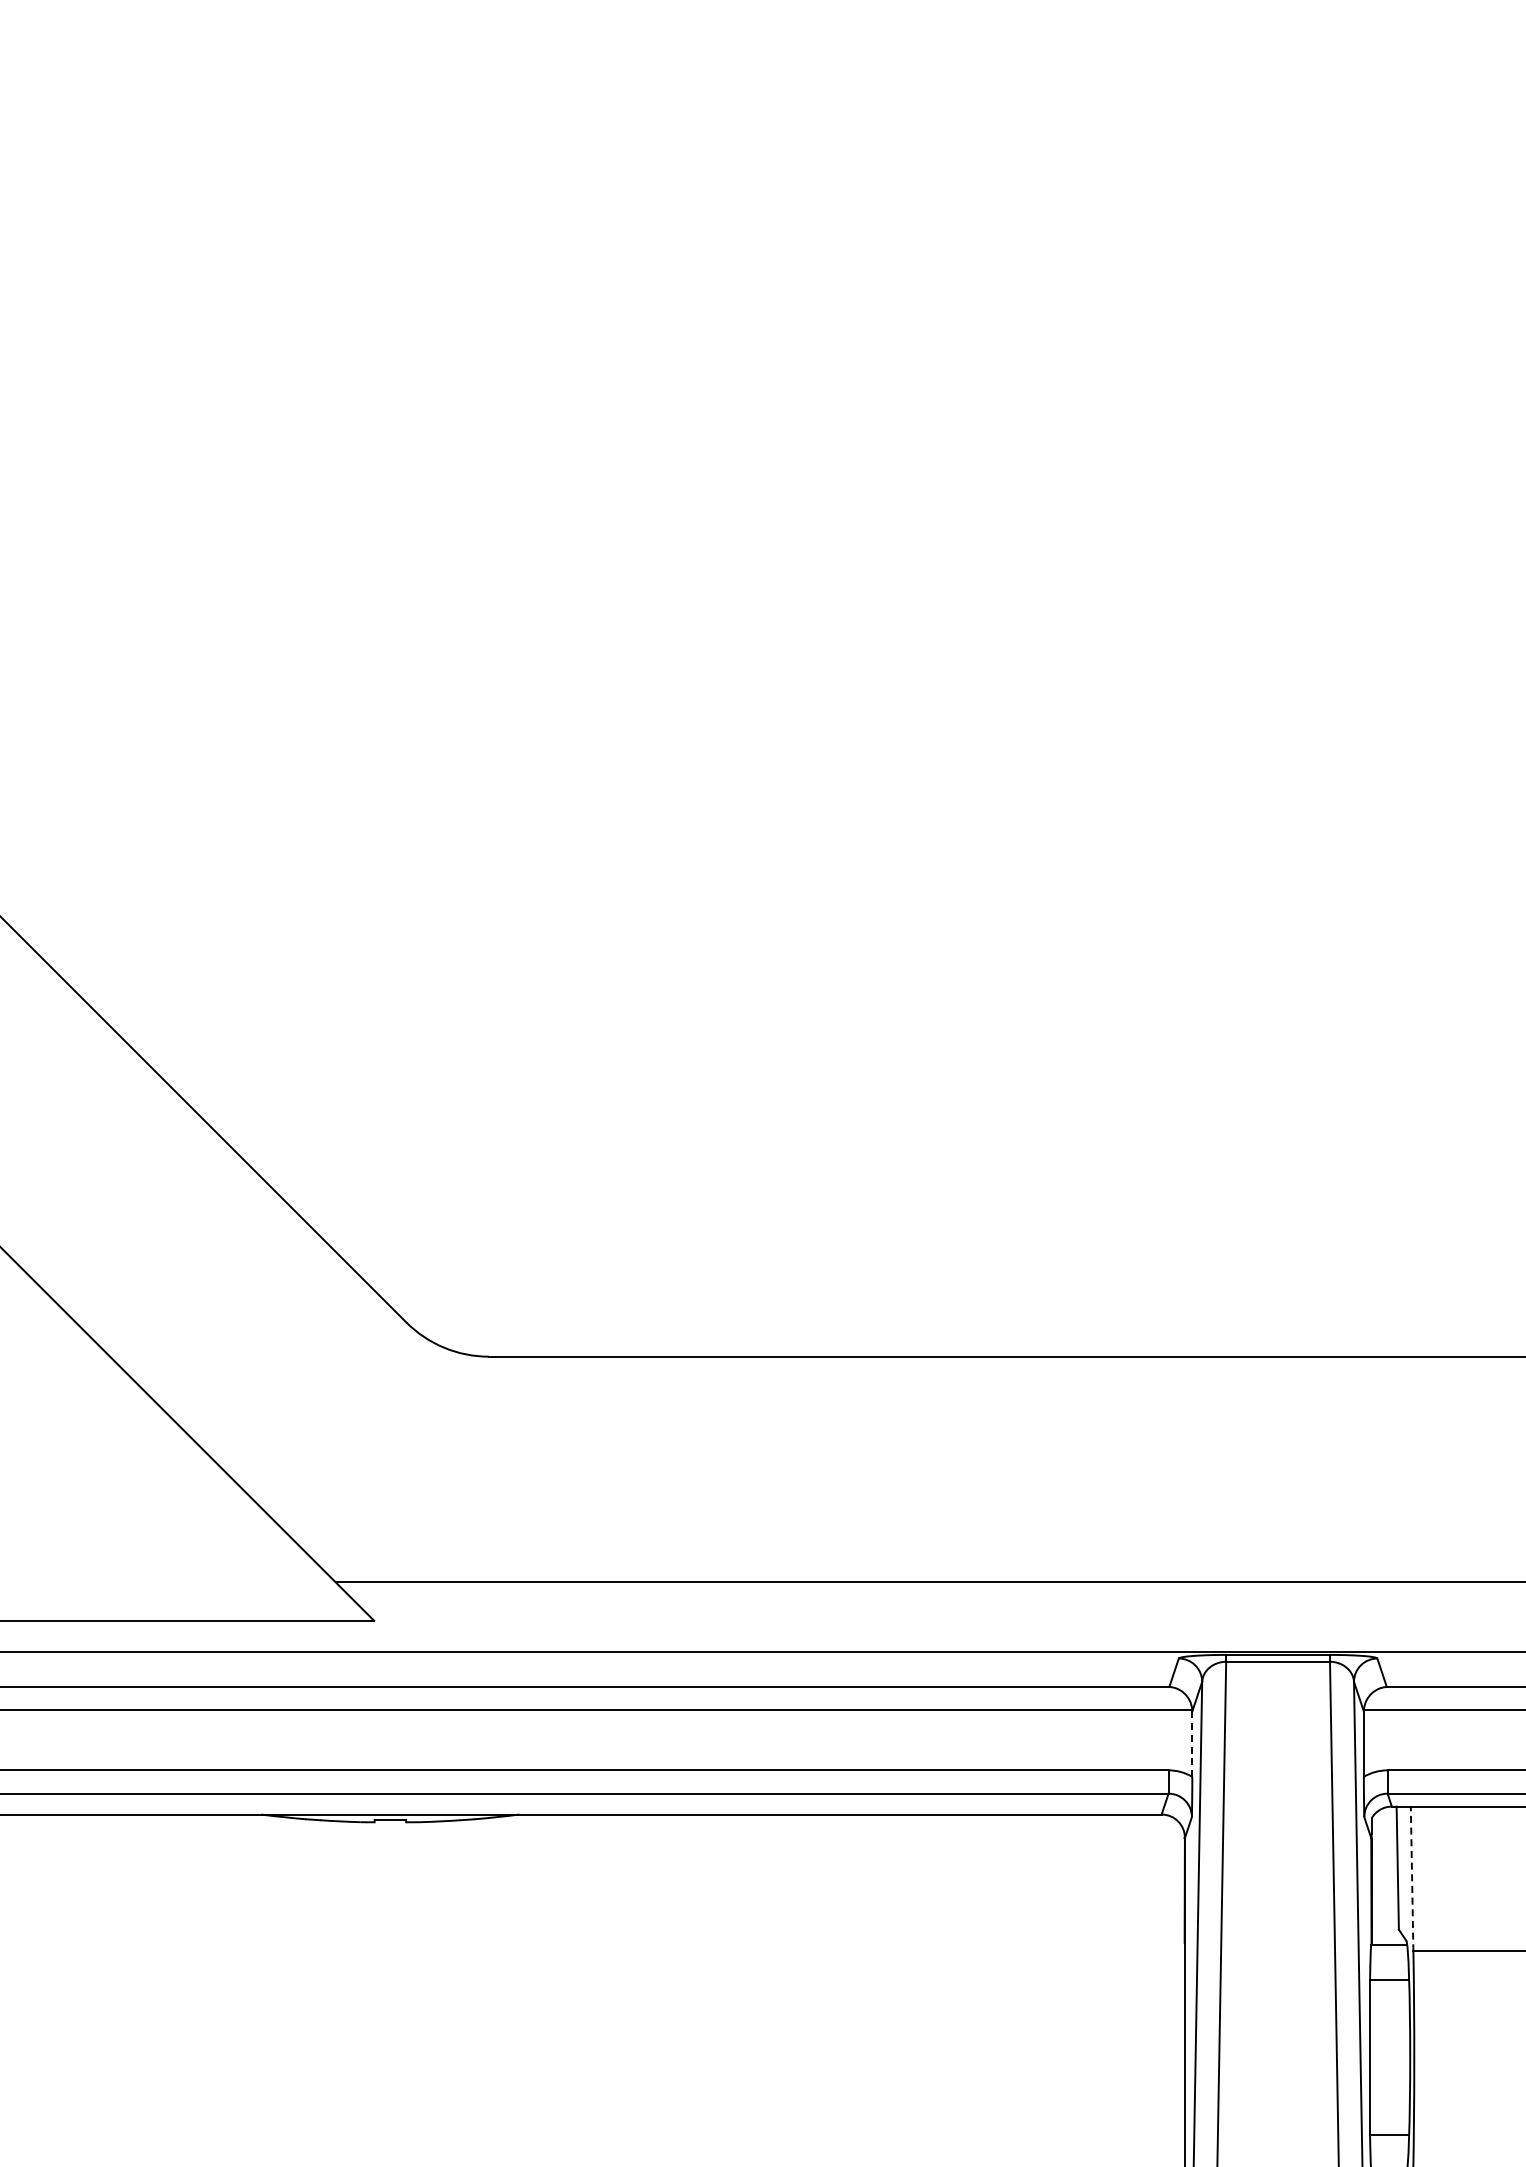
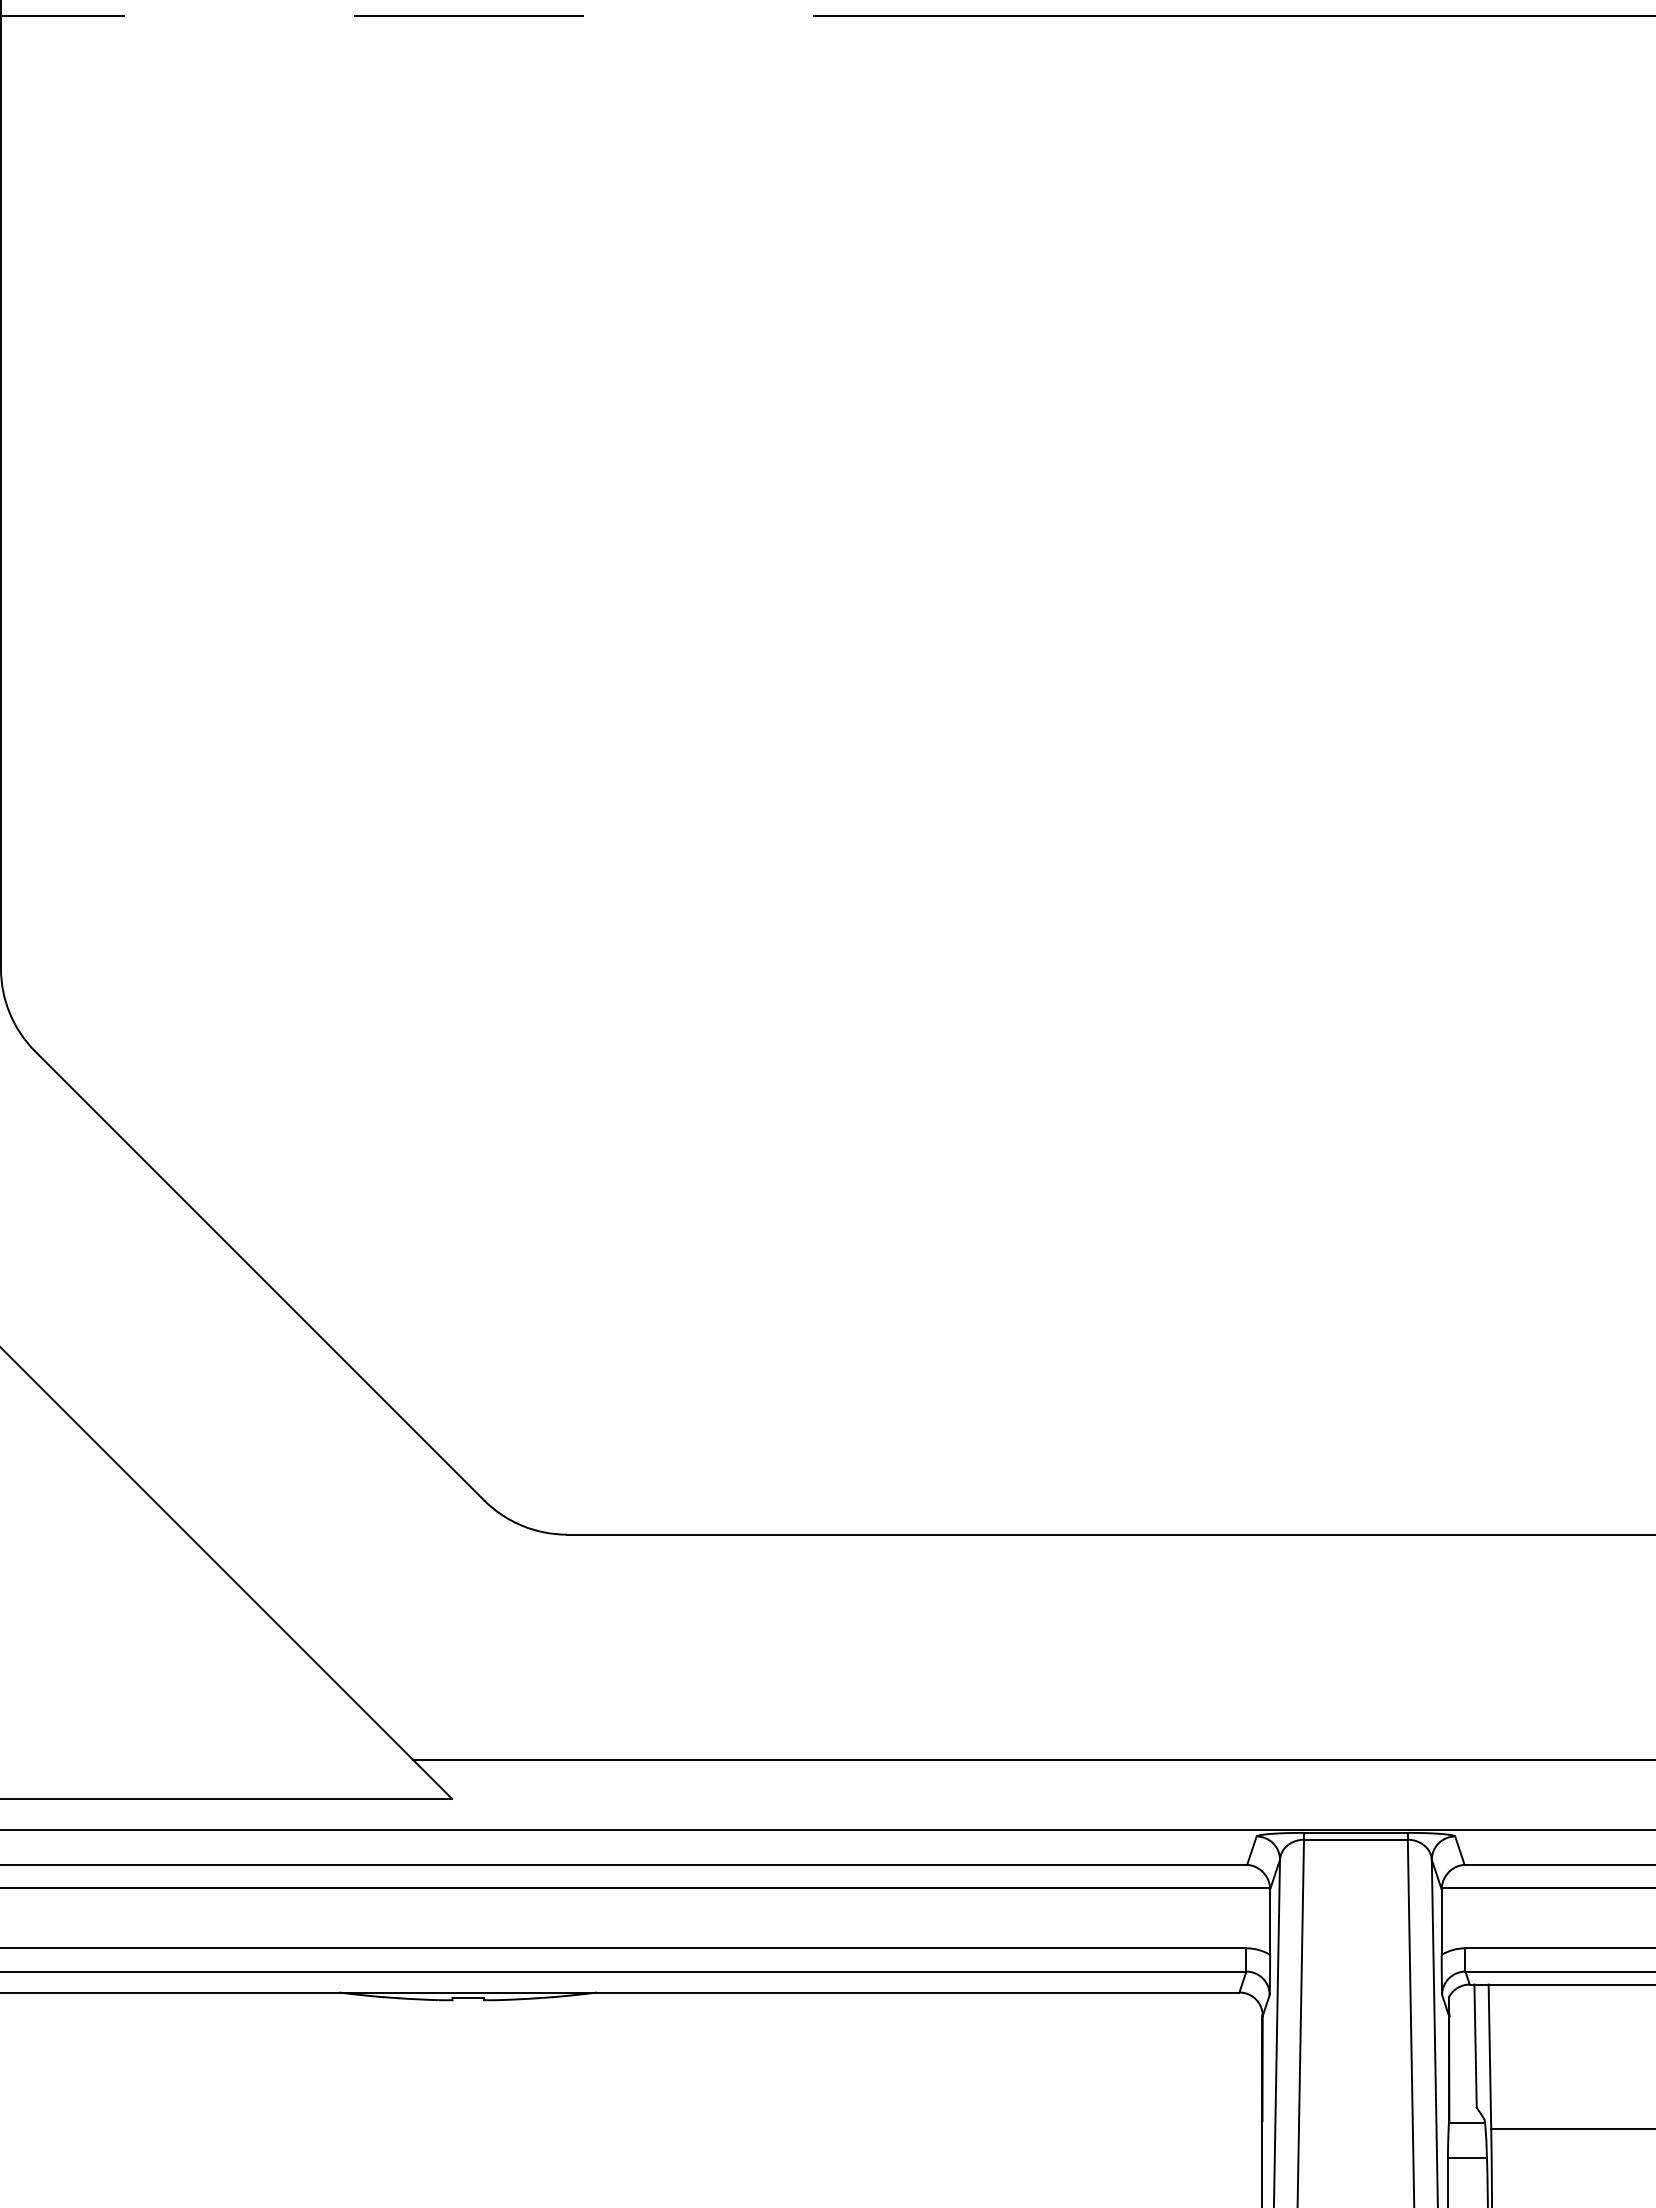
line: (1192, 1744) -> (1270, 1922), dashed -> solid
line: (1411, 1878) -> (1489, 2056), dashed -> solid

